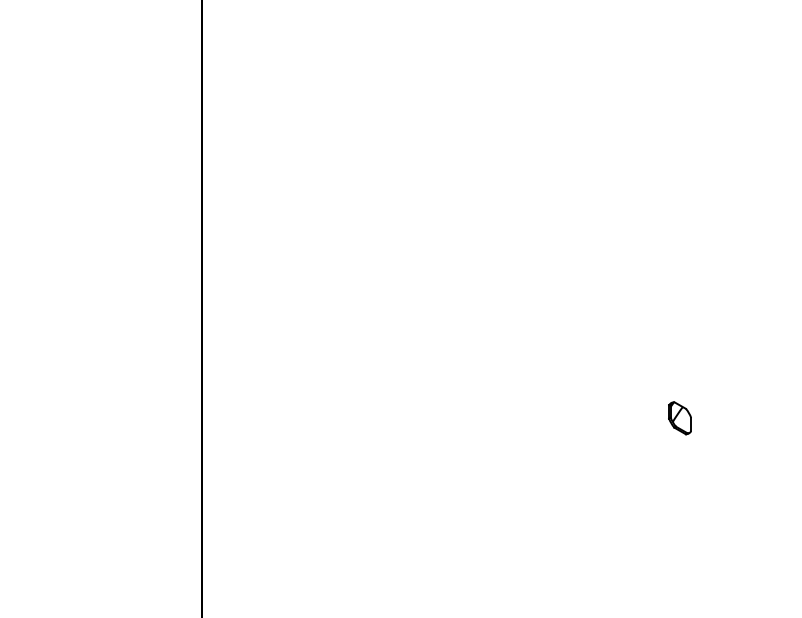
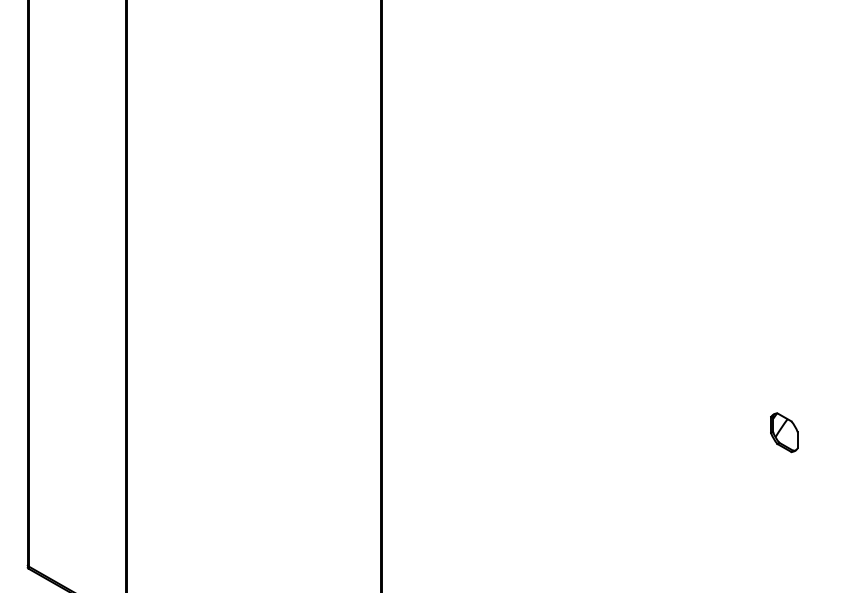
part: (680, 417) -> (784, 432), size x1.43

